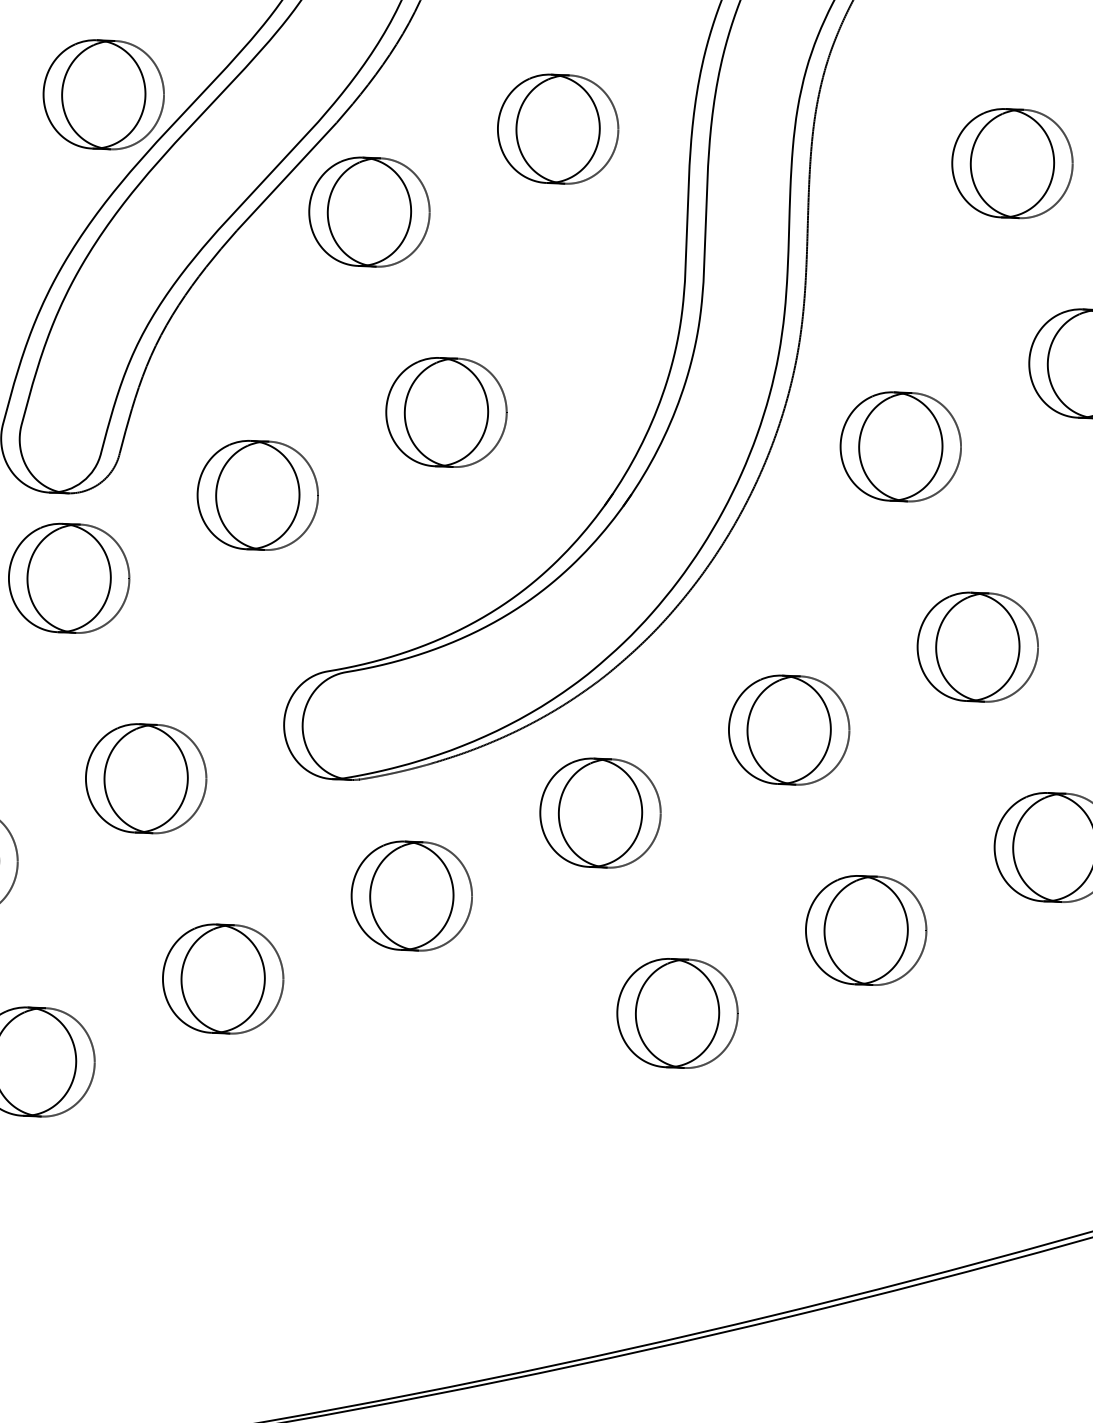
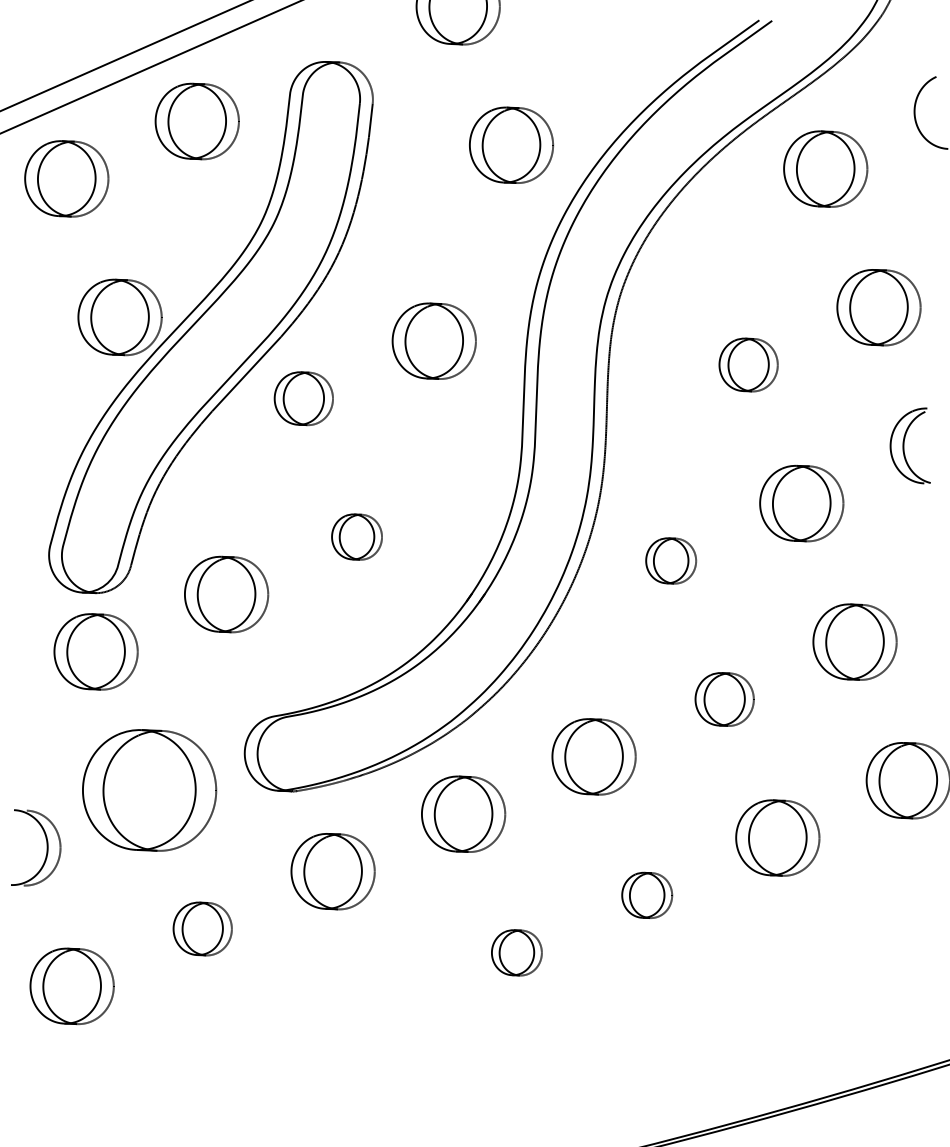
part: (1012, 162) -> (748, 364), size x0.7
part: (369, 211) -> (303, 398), size x0.7
part: (445, 411) -> (356, 536), size x0.6
part: (899, 446) -> (670, 560), size x0.6
part: (977, 647) -> (724, 699), size x0.7
part: (144, 778) -> (148, 790), size x1.6
part: (864, 930) -> (646, 895), size x0.6
part: (222, 978) -> (202, 928), size x0.7
part: (677, 1012) -> (516, 952), size x0.6

